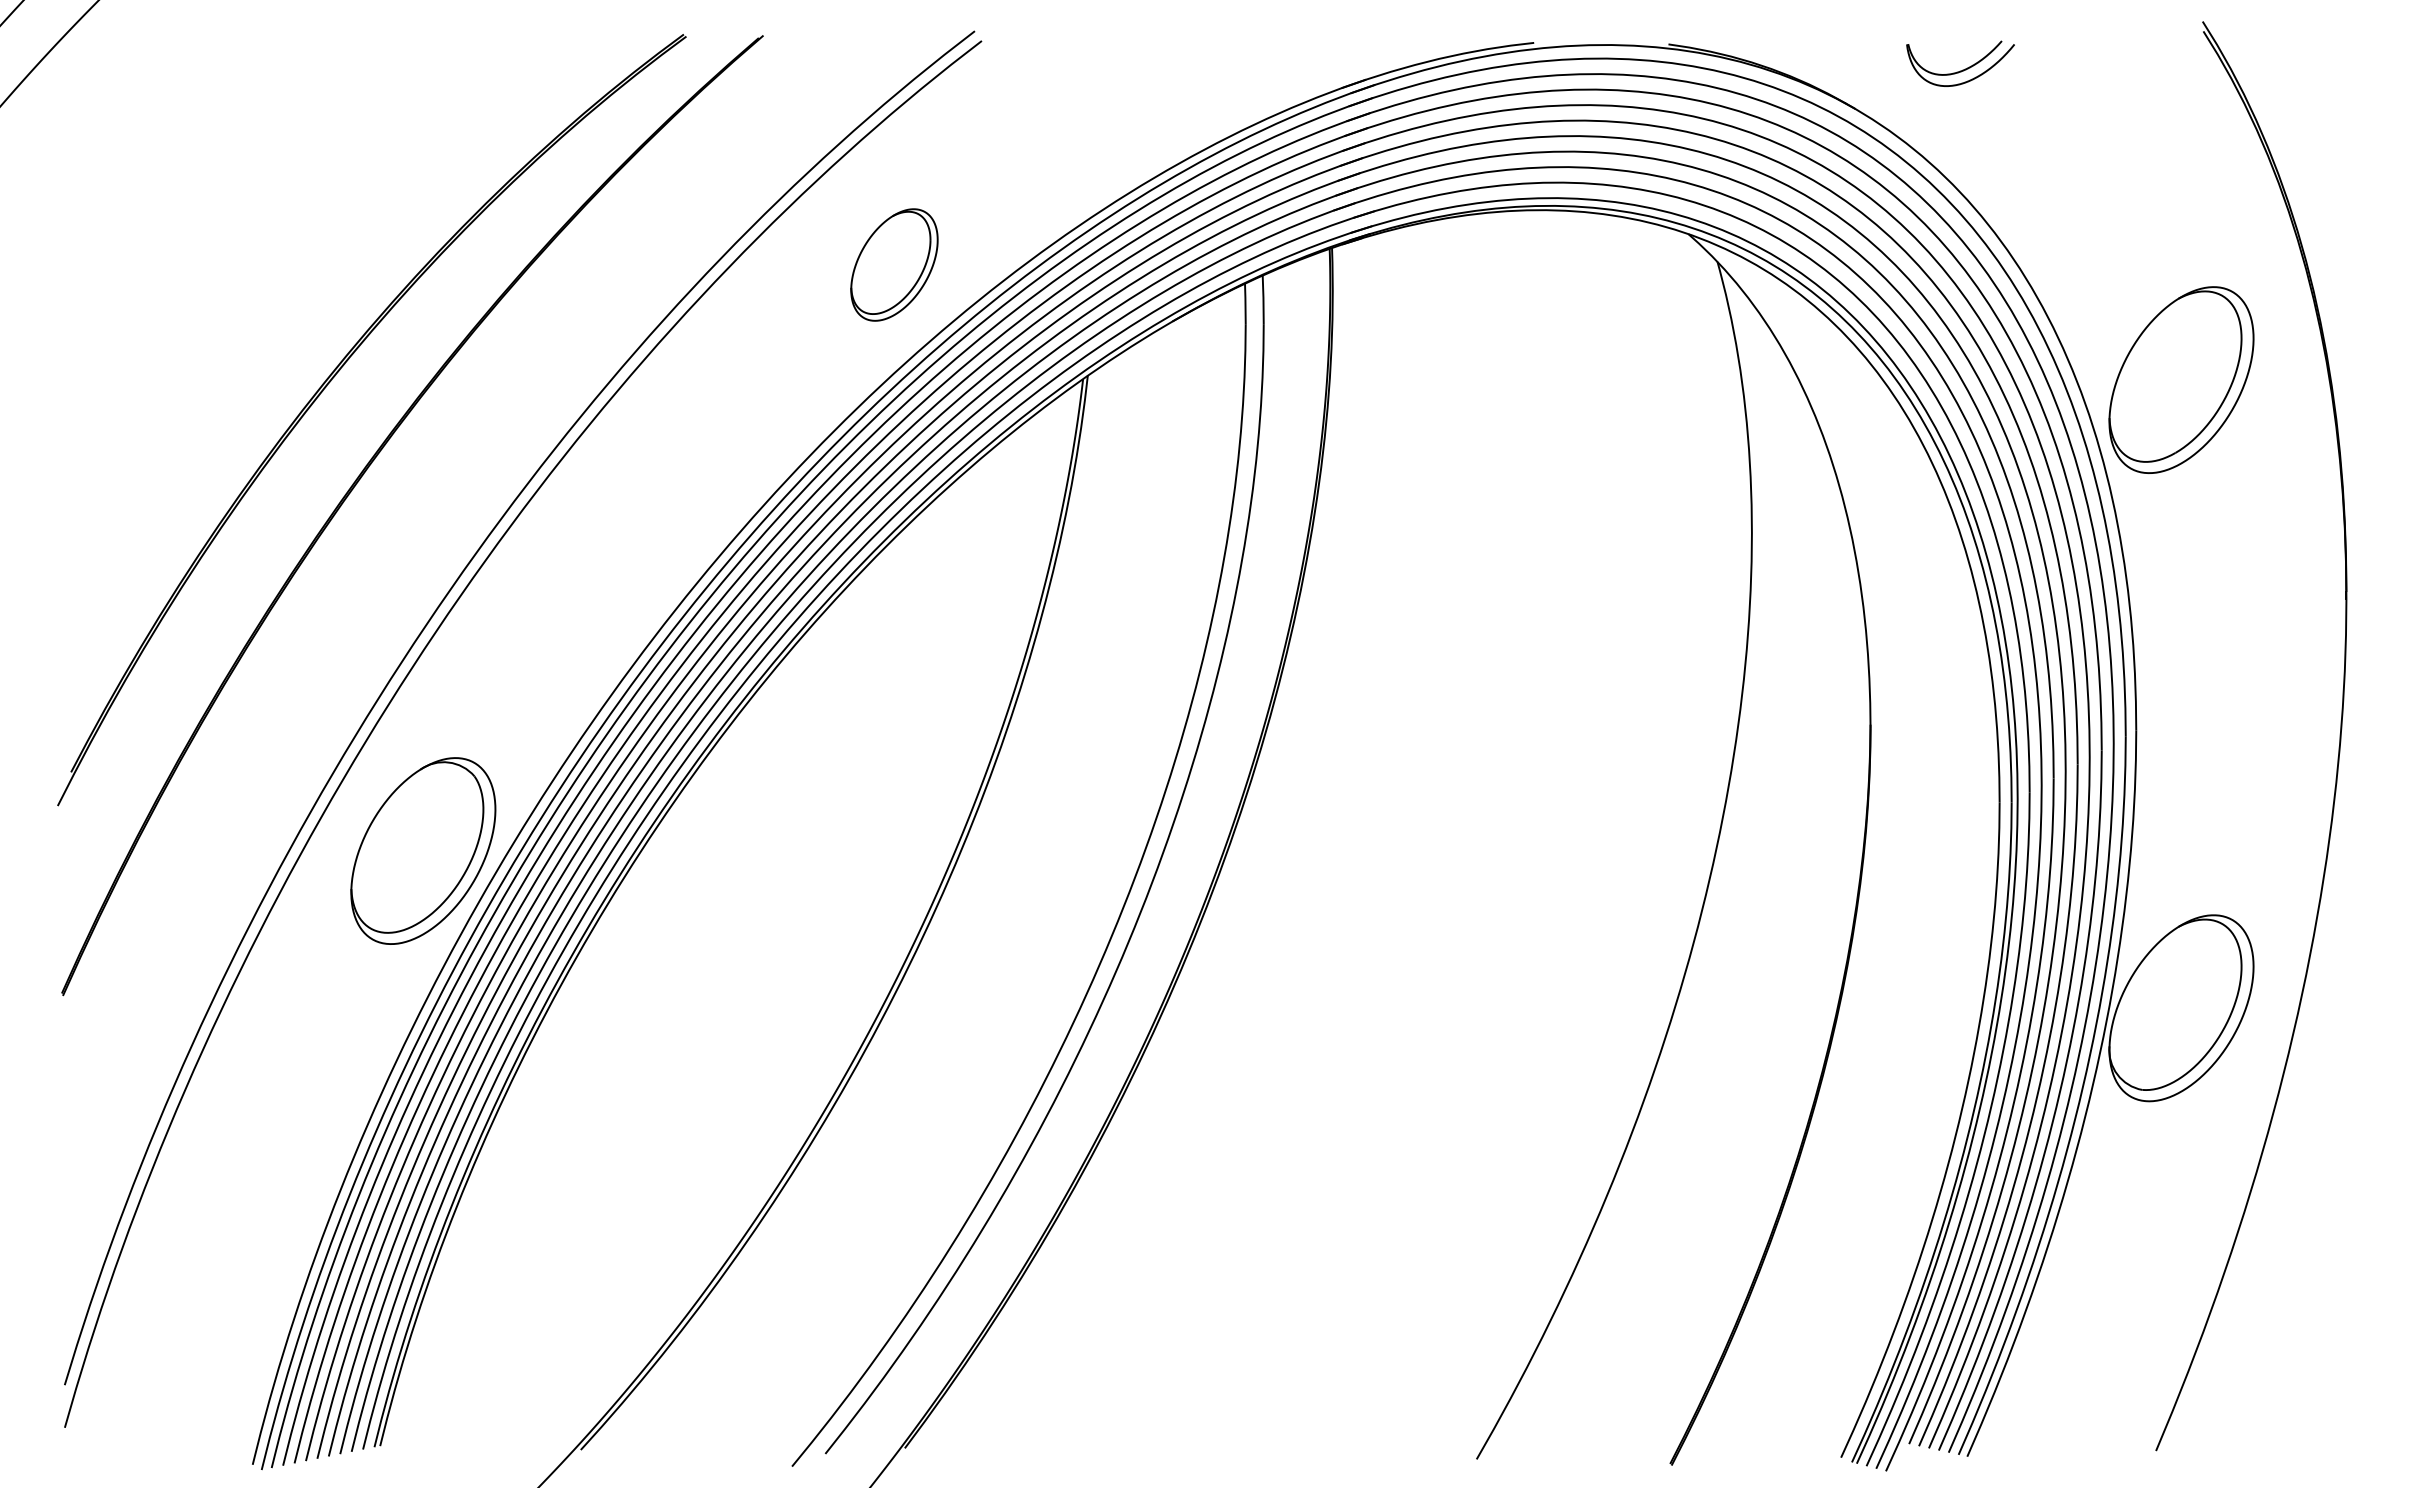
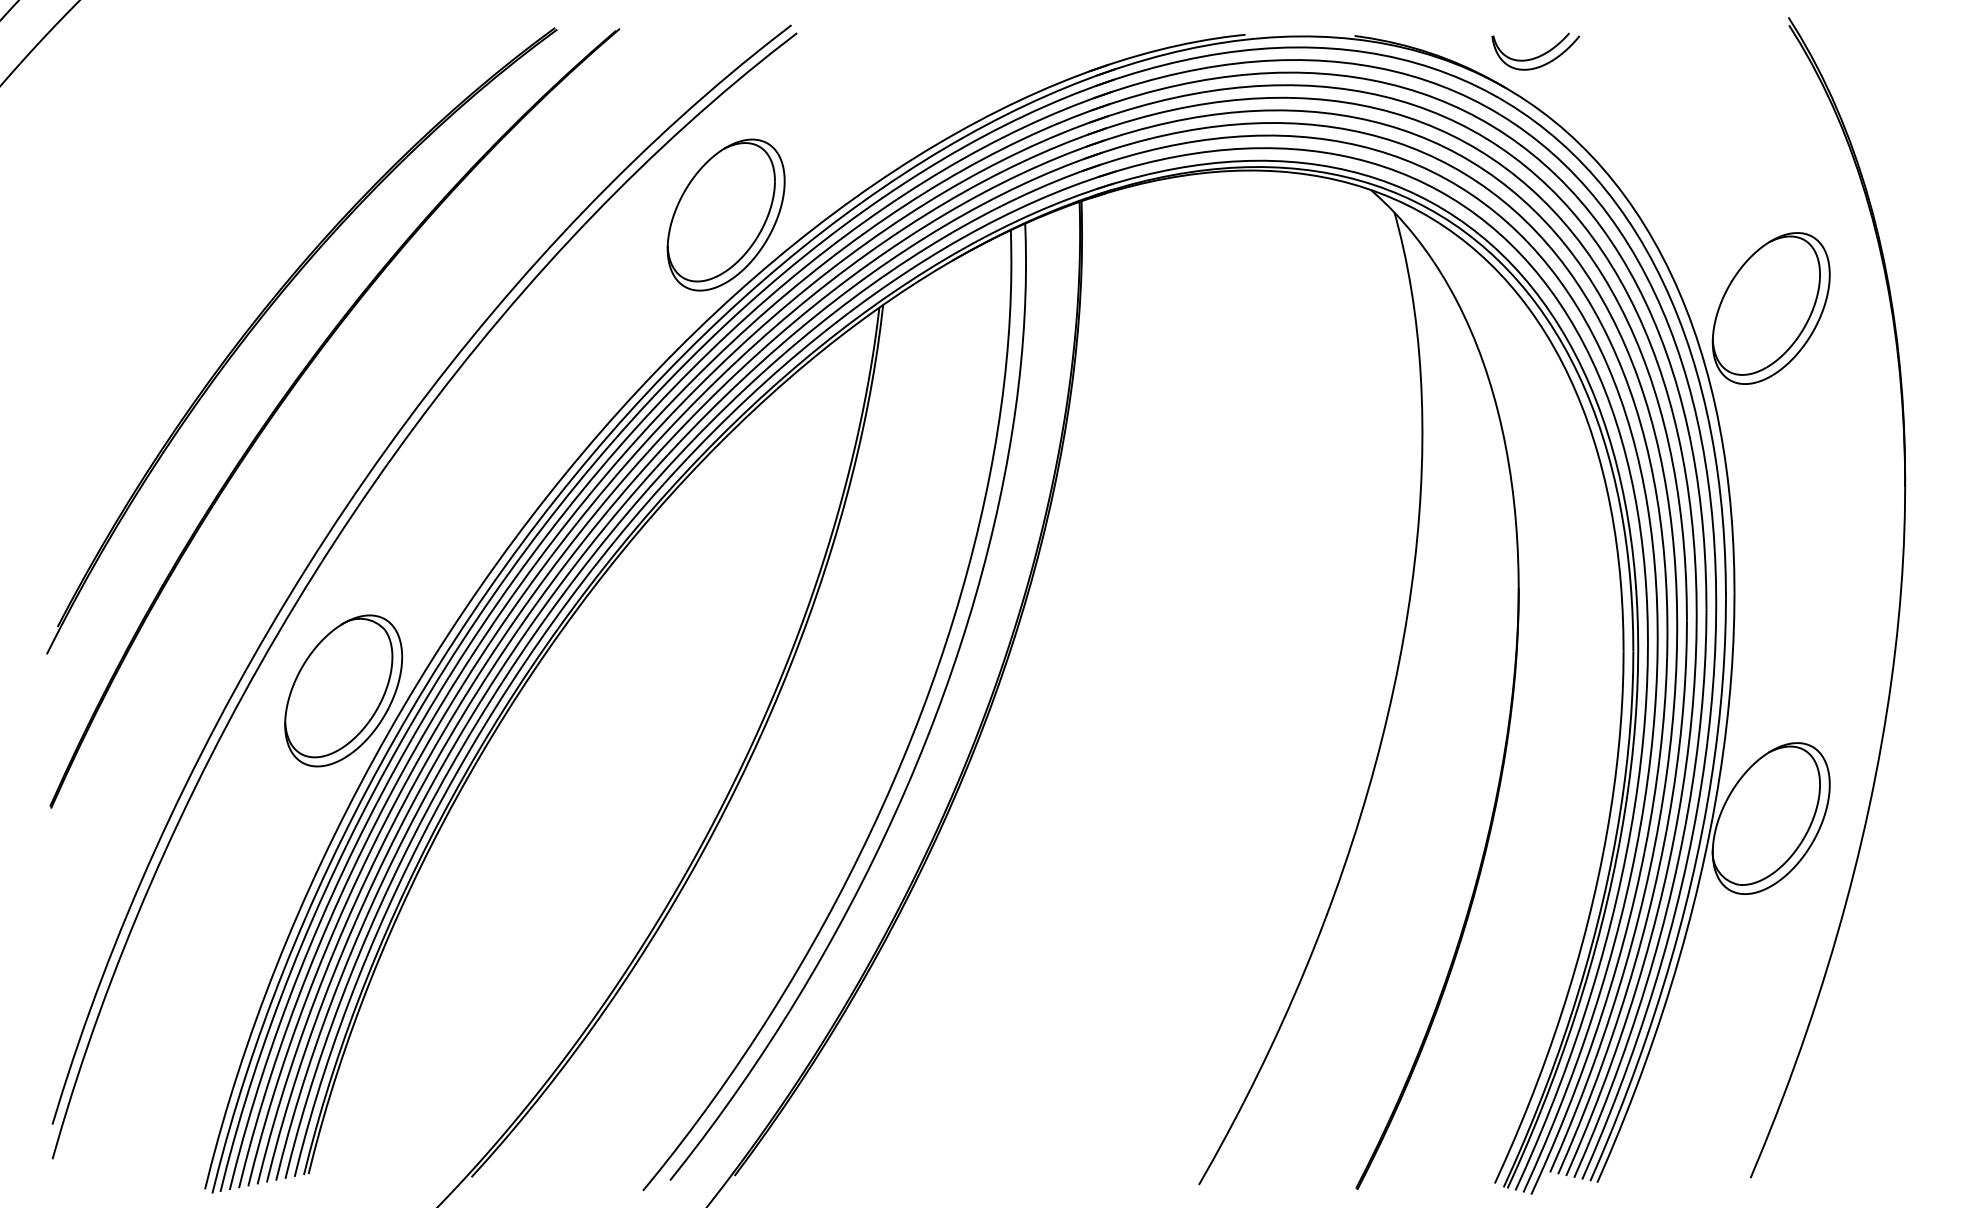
part: (1962, 69) -> (1537, 56), moved
part: (894, 264) -> (726, 214), size x1.67

